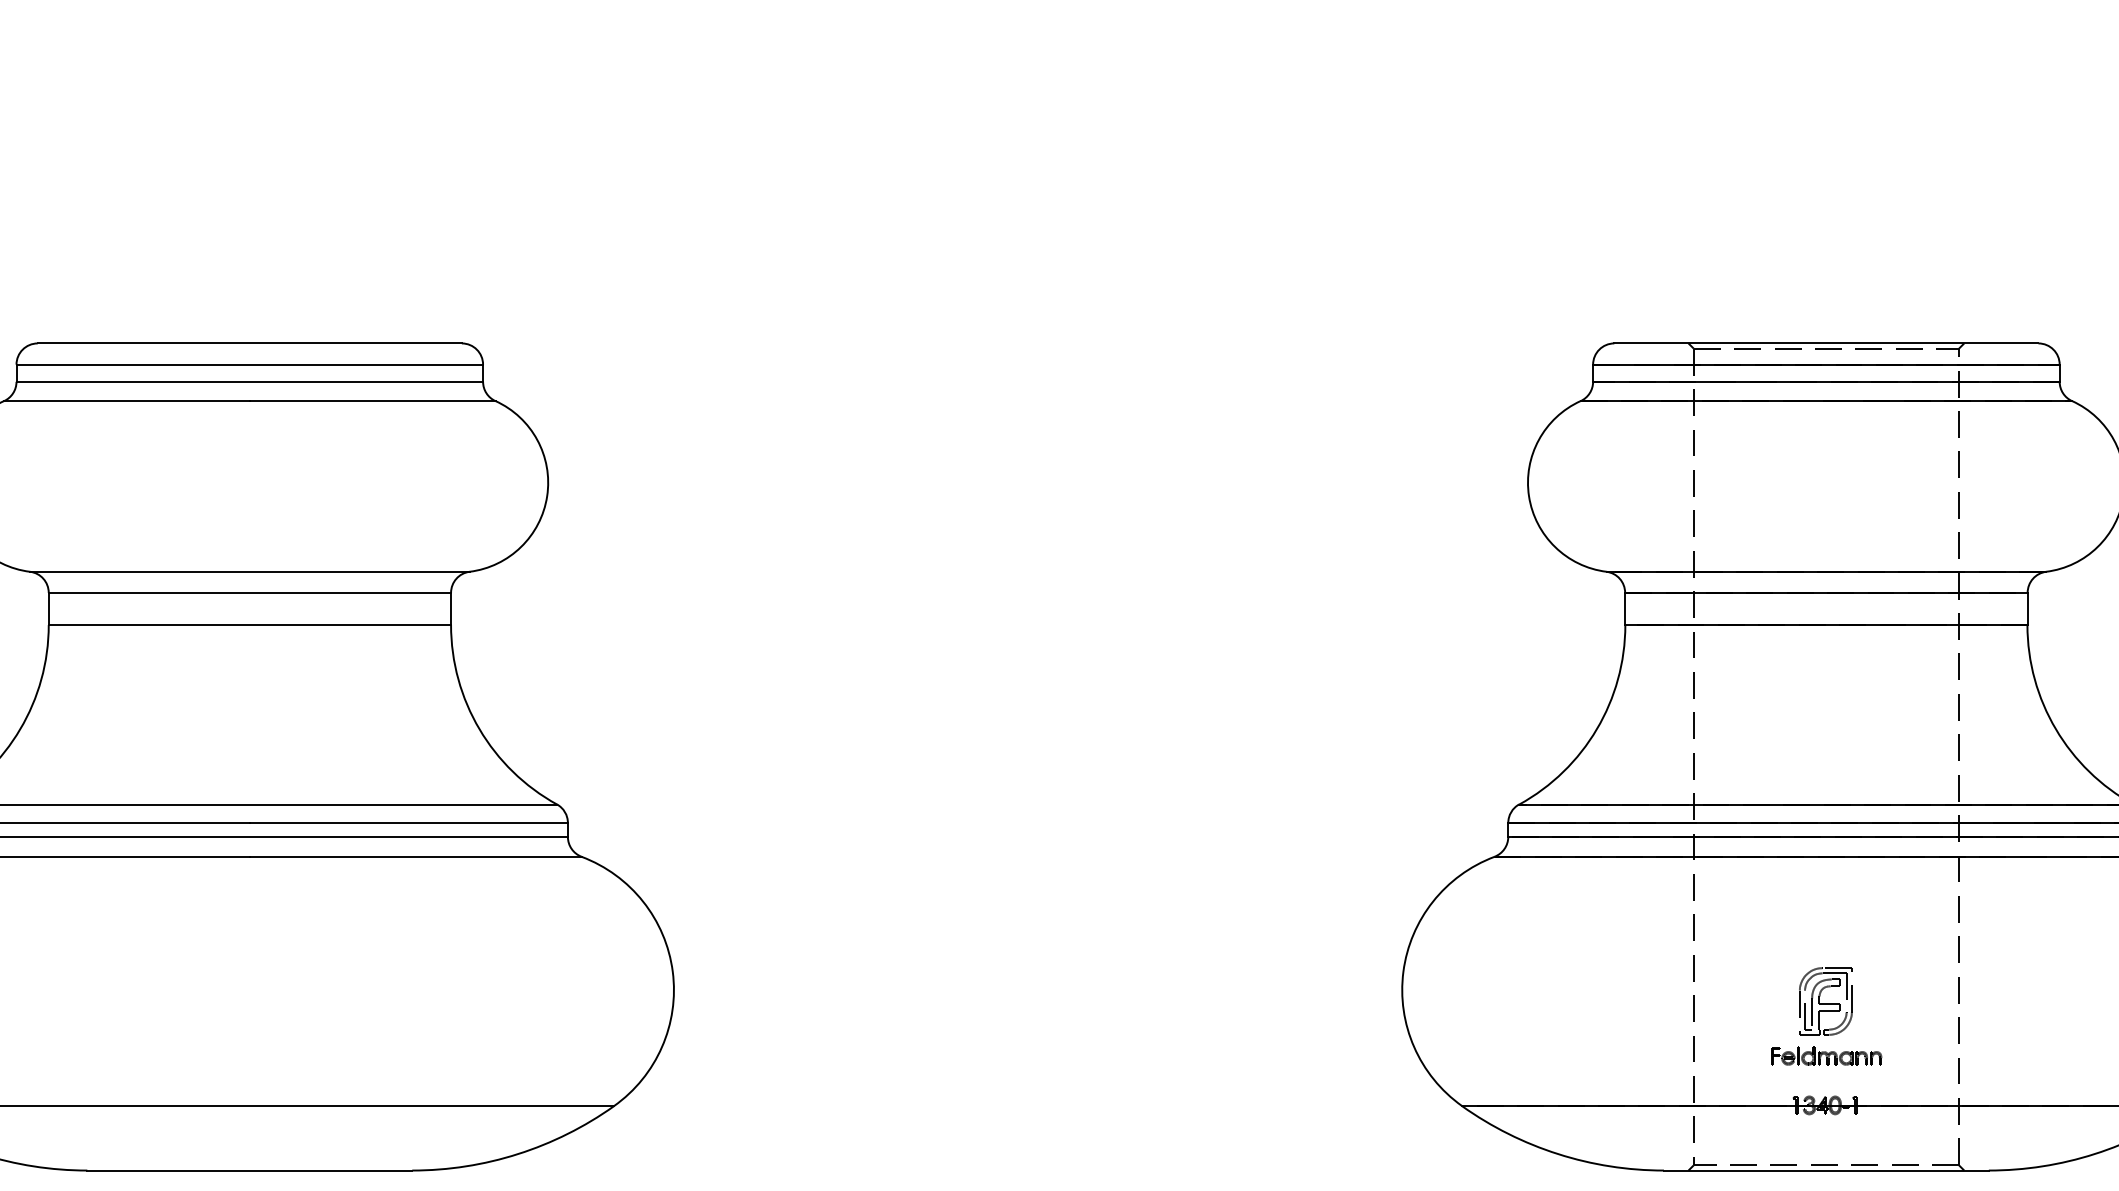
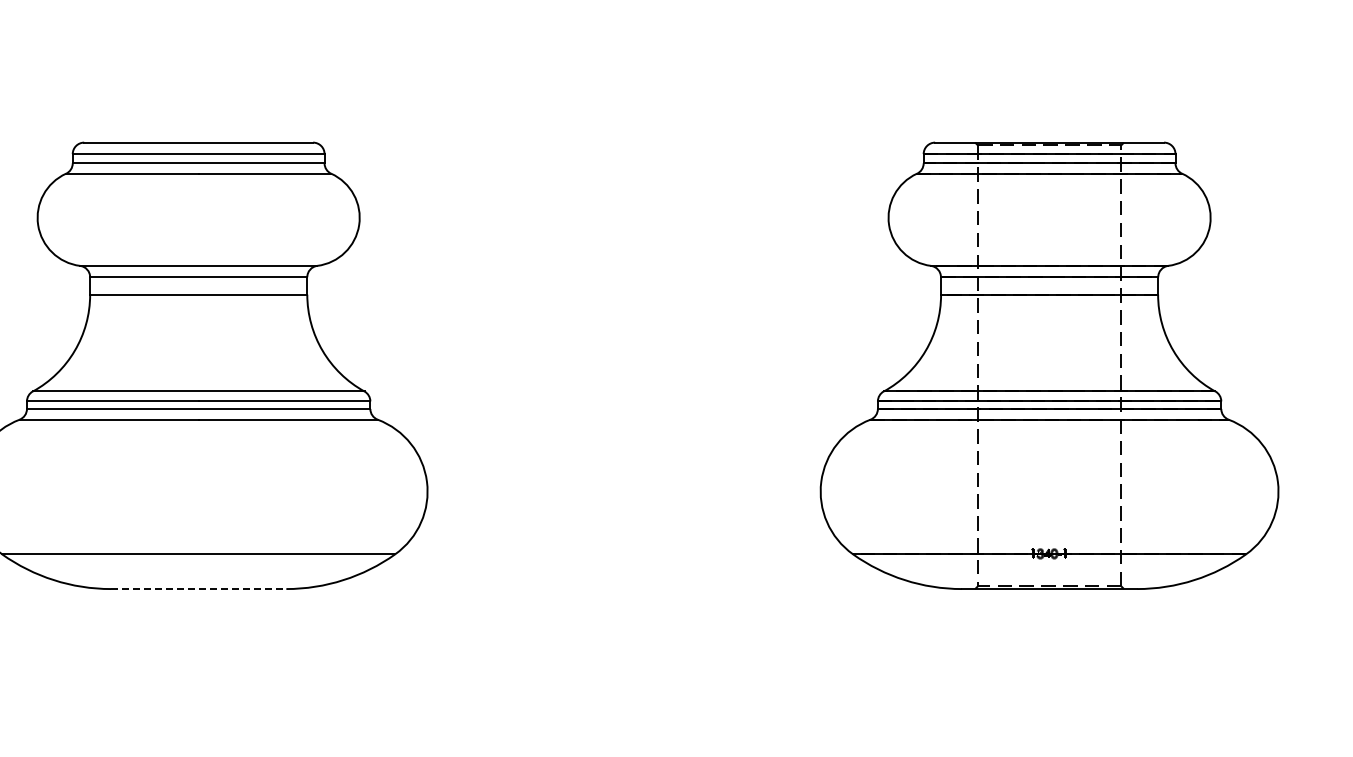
part: (1826, 1015) -> (1049, 505), removed
line: (249, 1171) -> (198, 589), solid -> dashed

